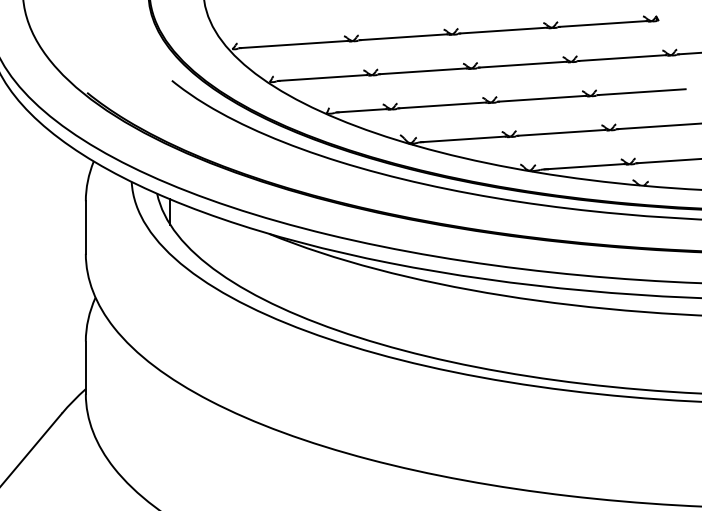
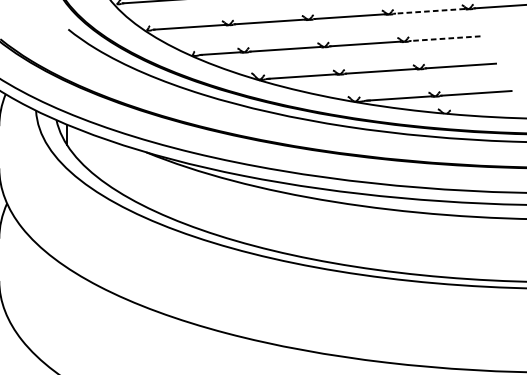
line: (622, 58) -> (429, 11), solid -> dashed
line: (641, 92) -> (445, 38), solid -> dashed

